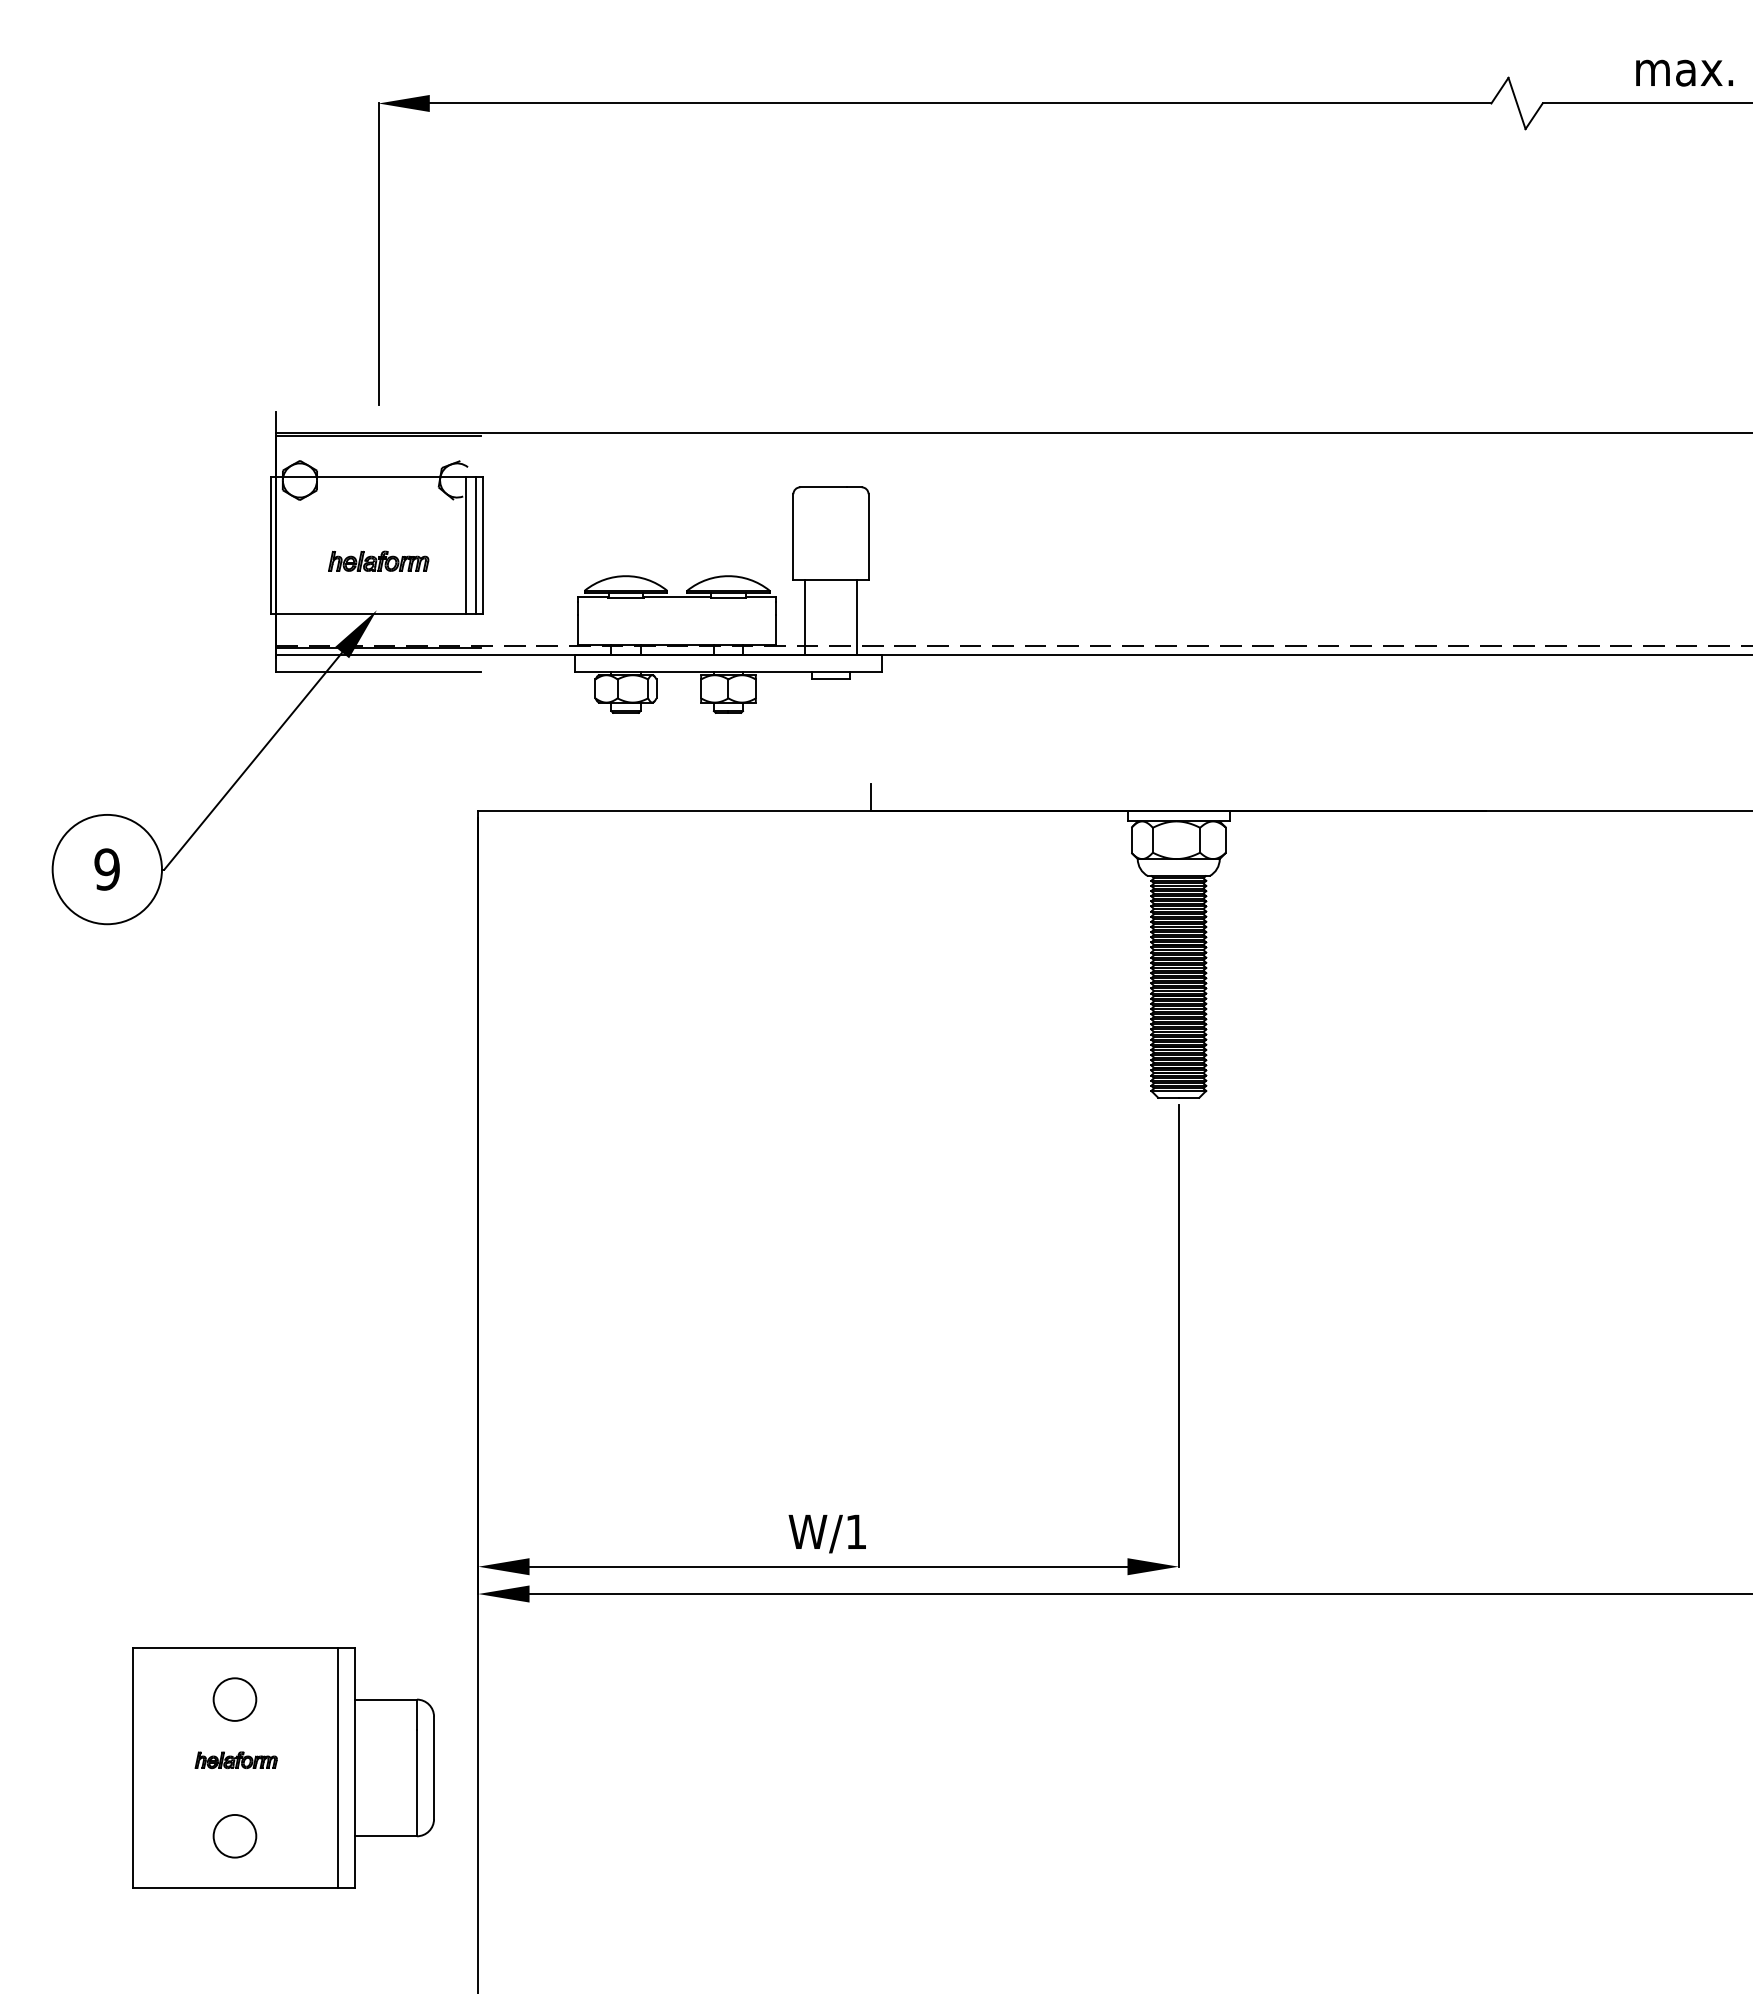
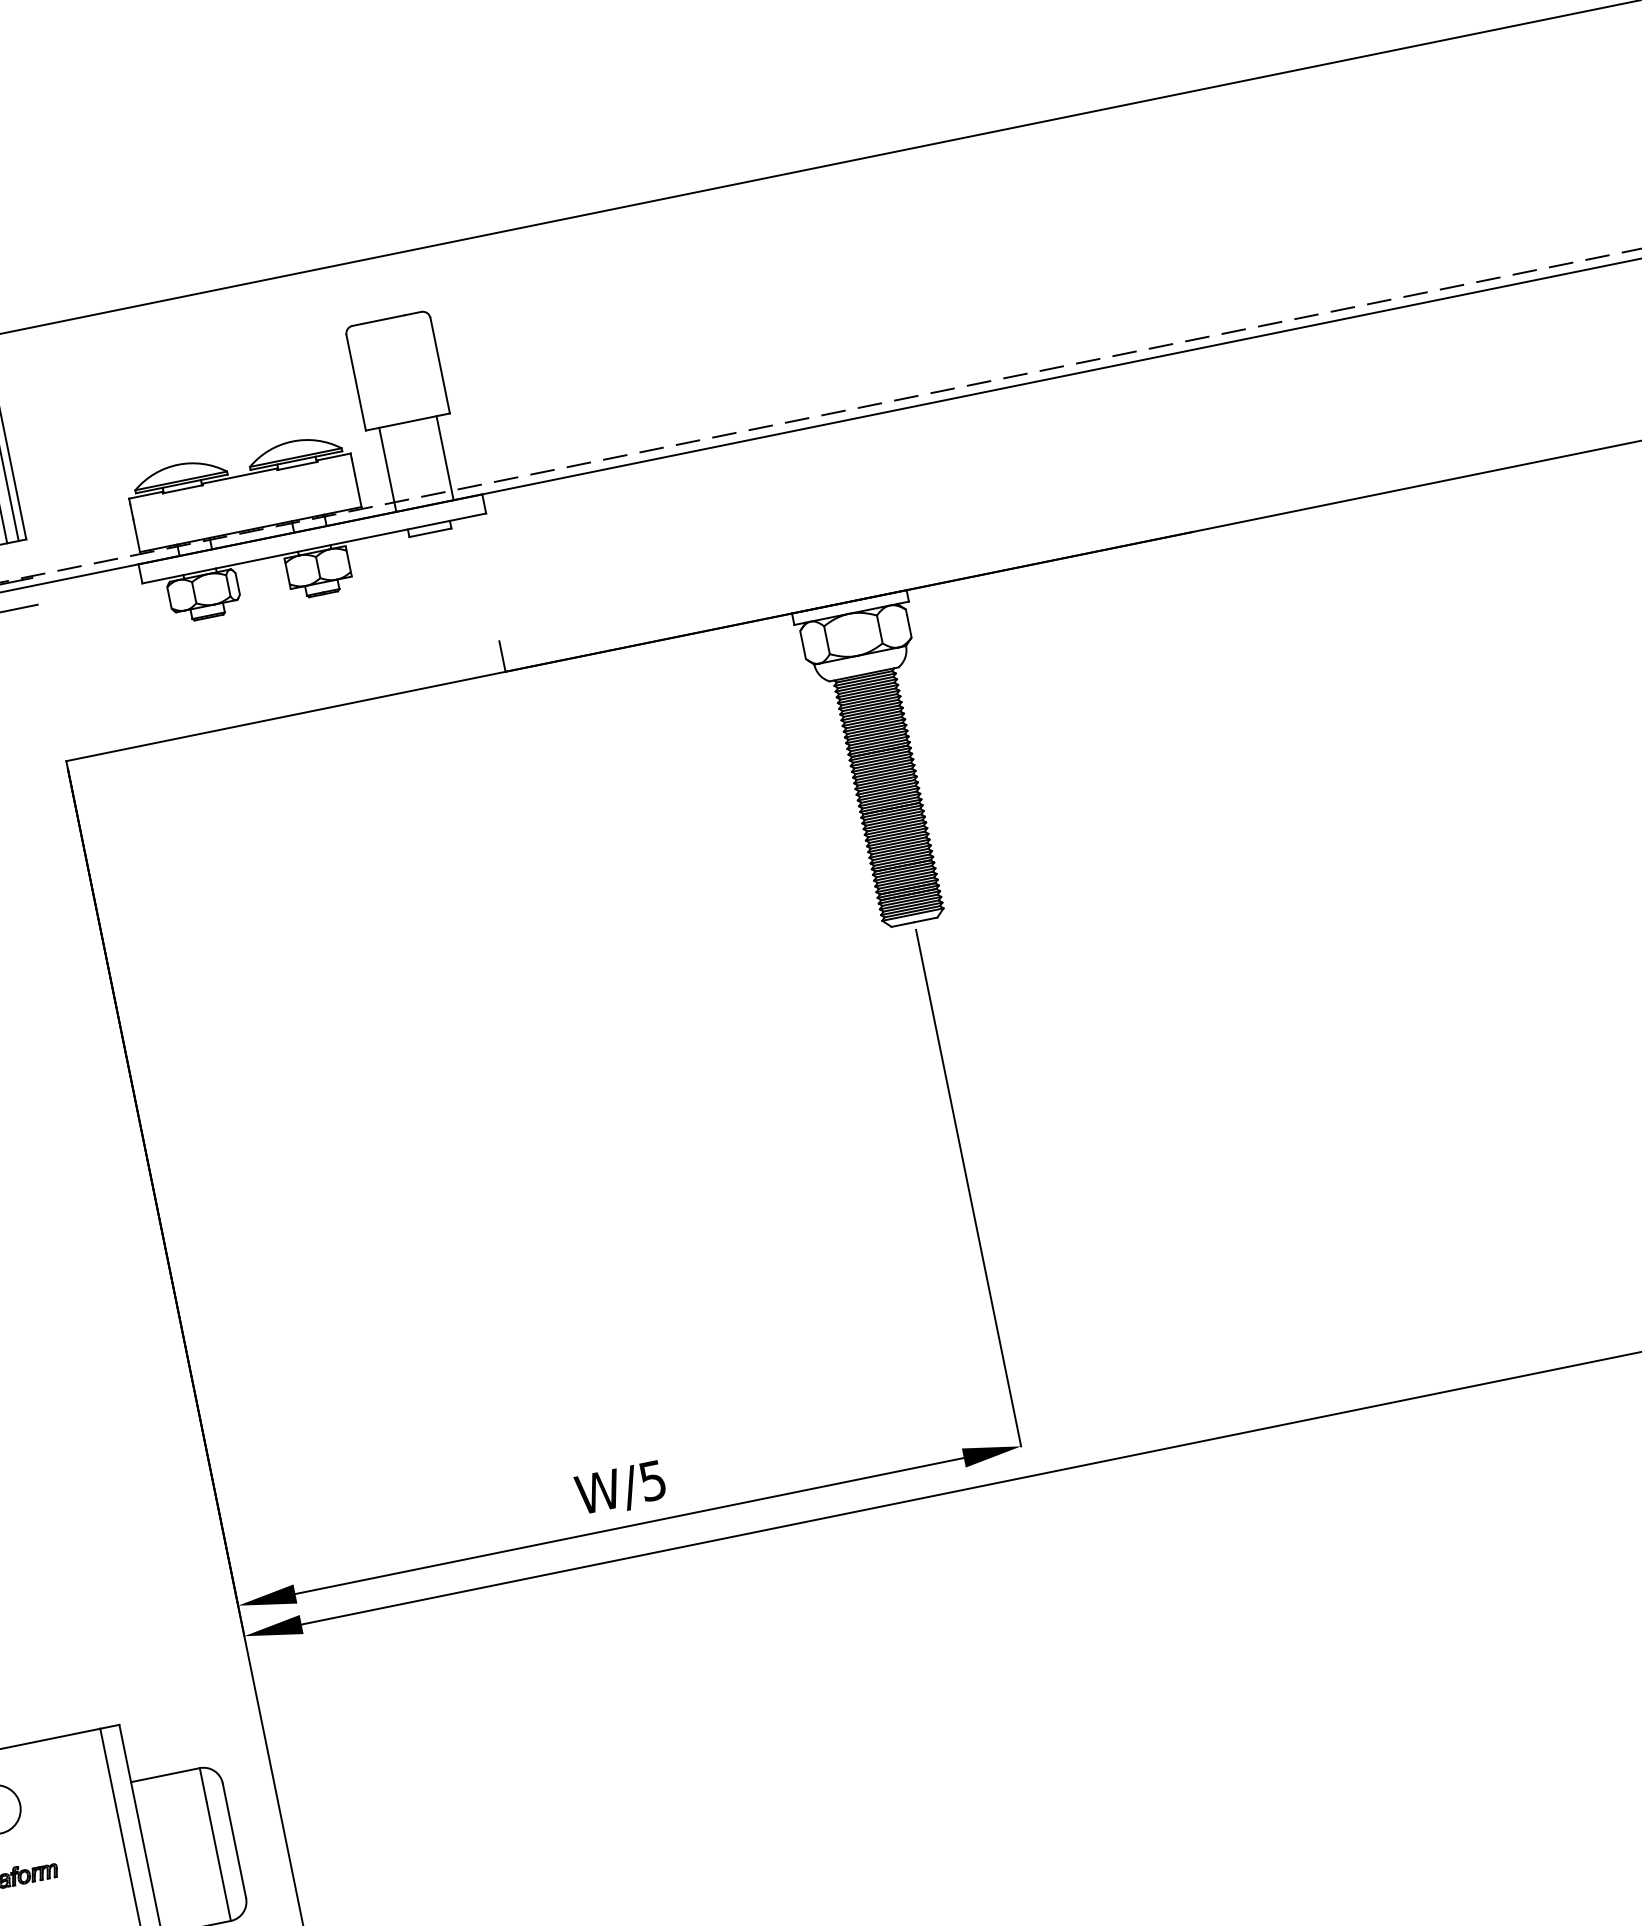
text: (856, 1531) -> (652, 1480), W/1 -> W/5

